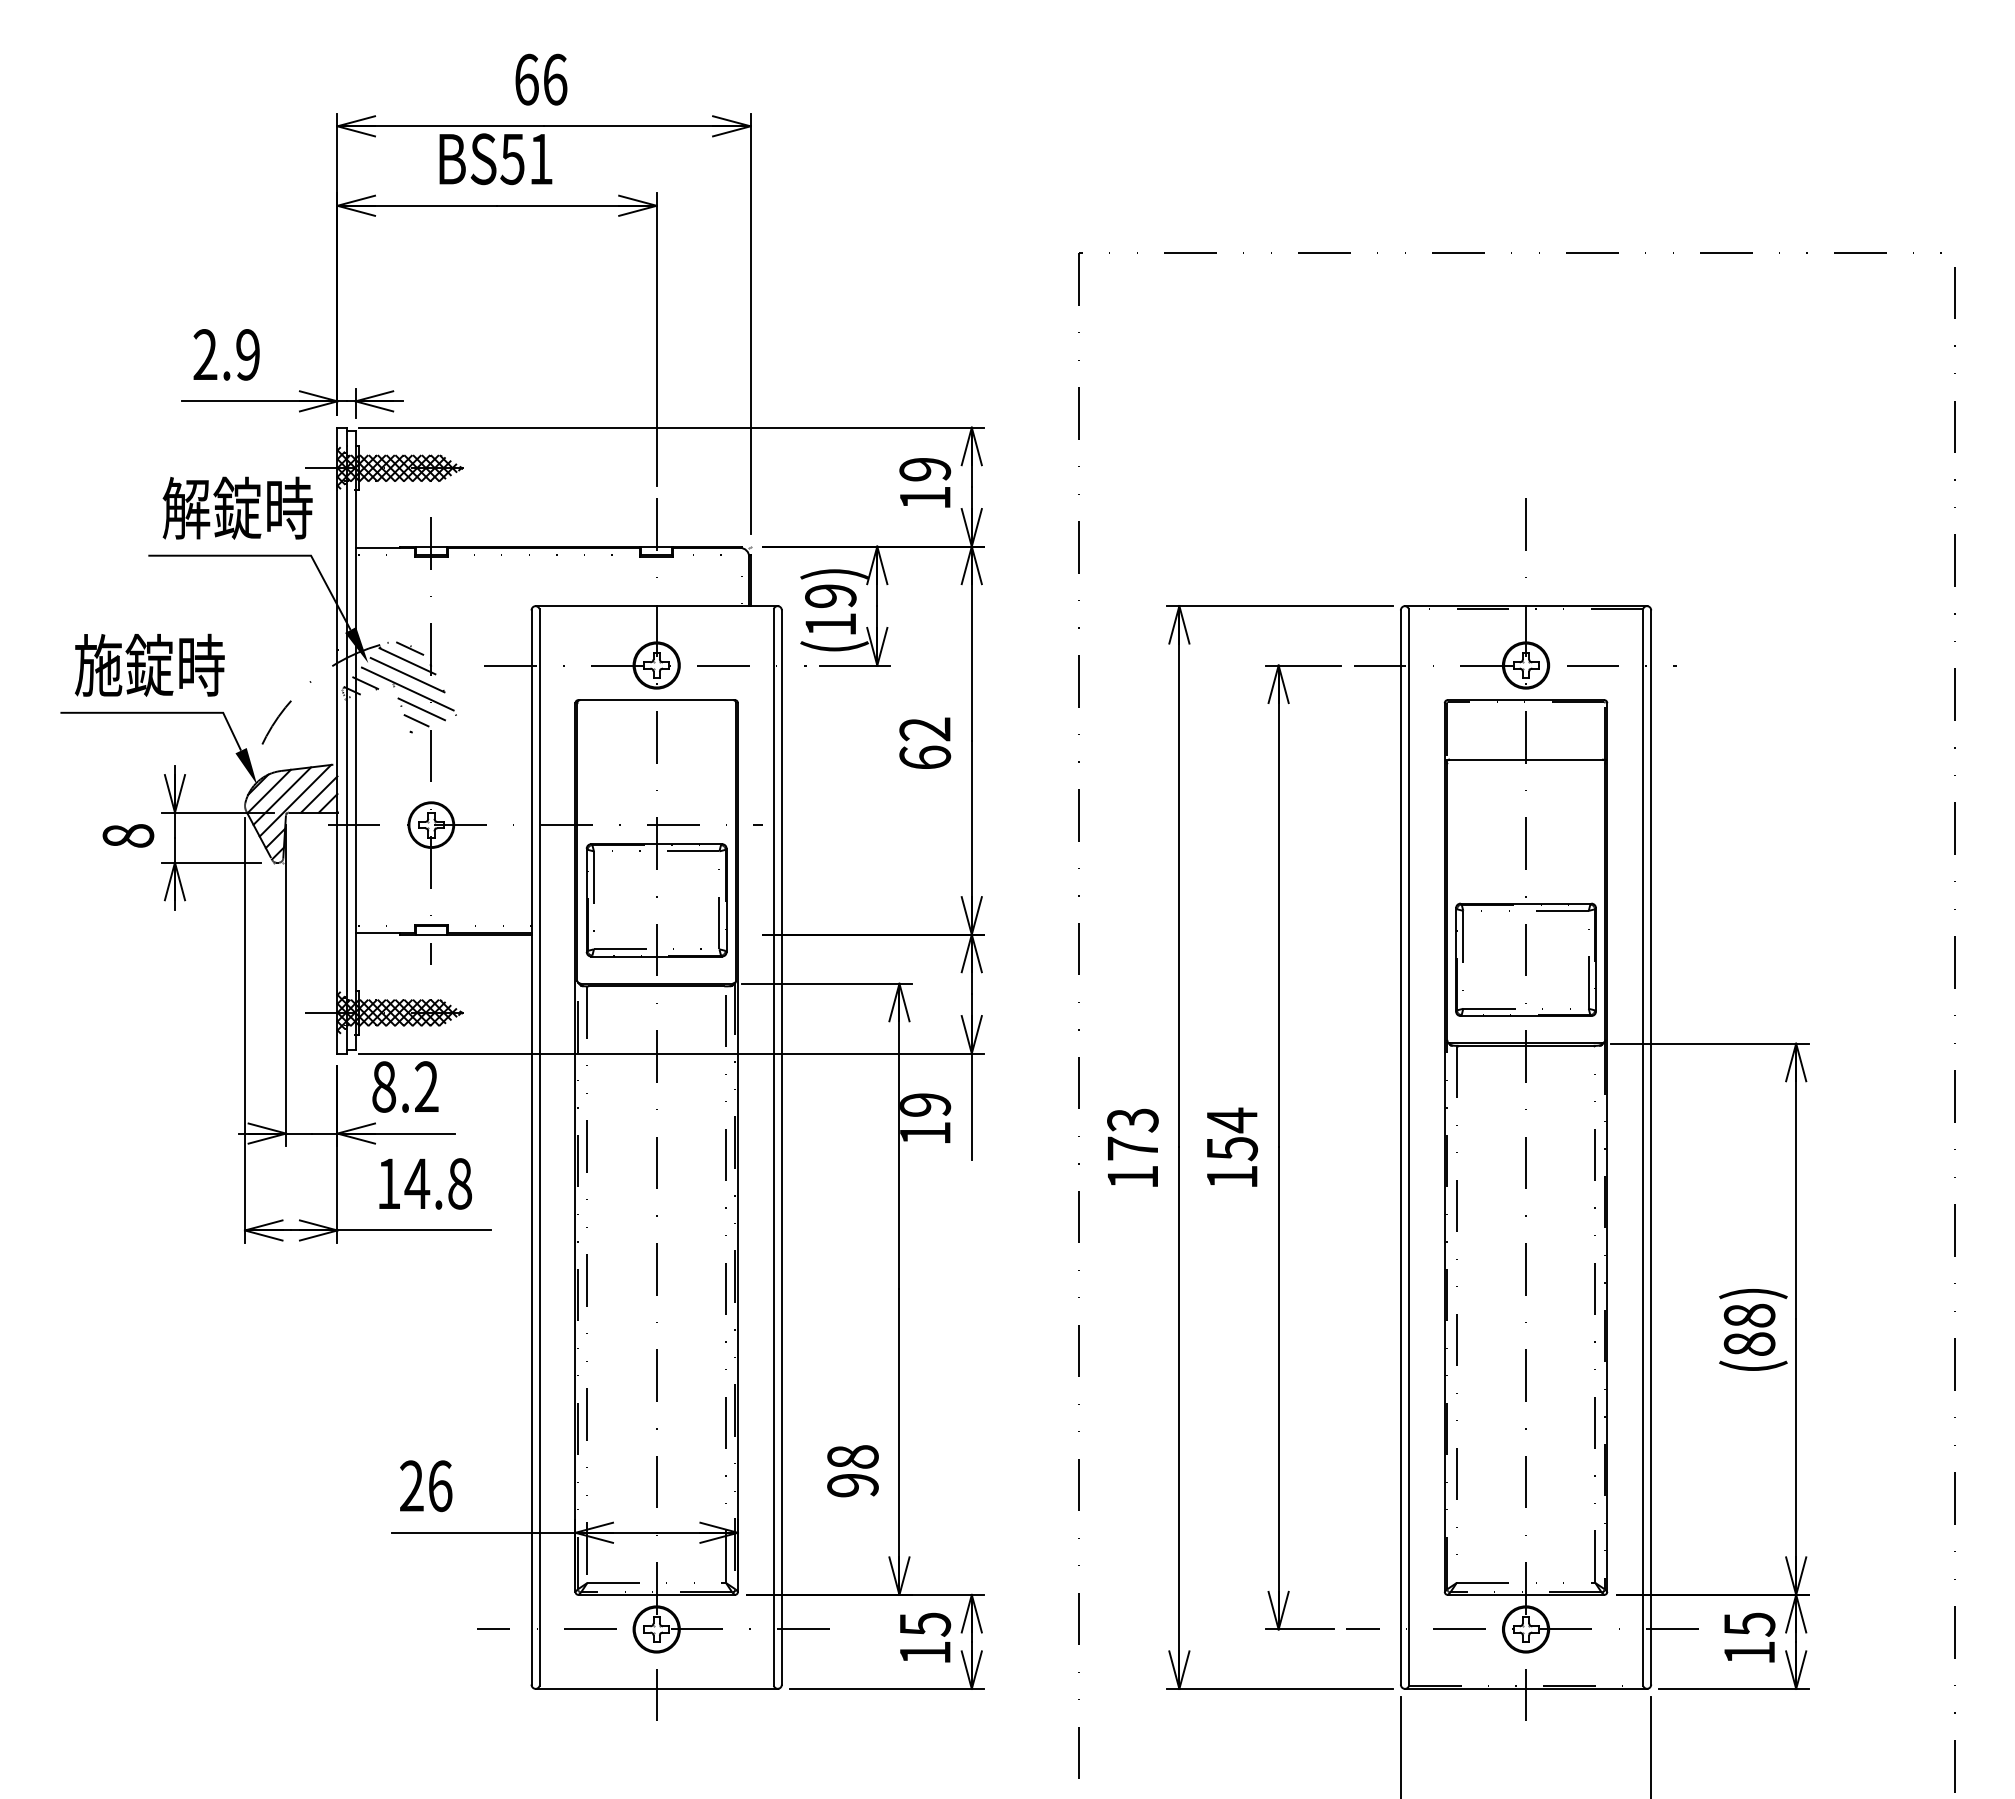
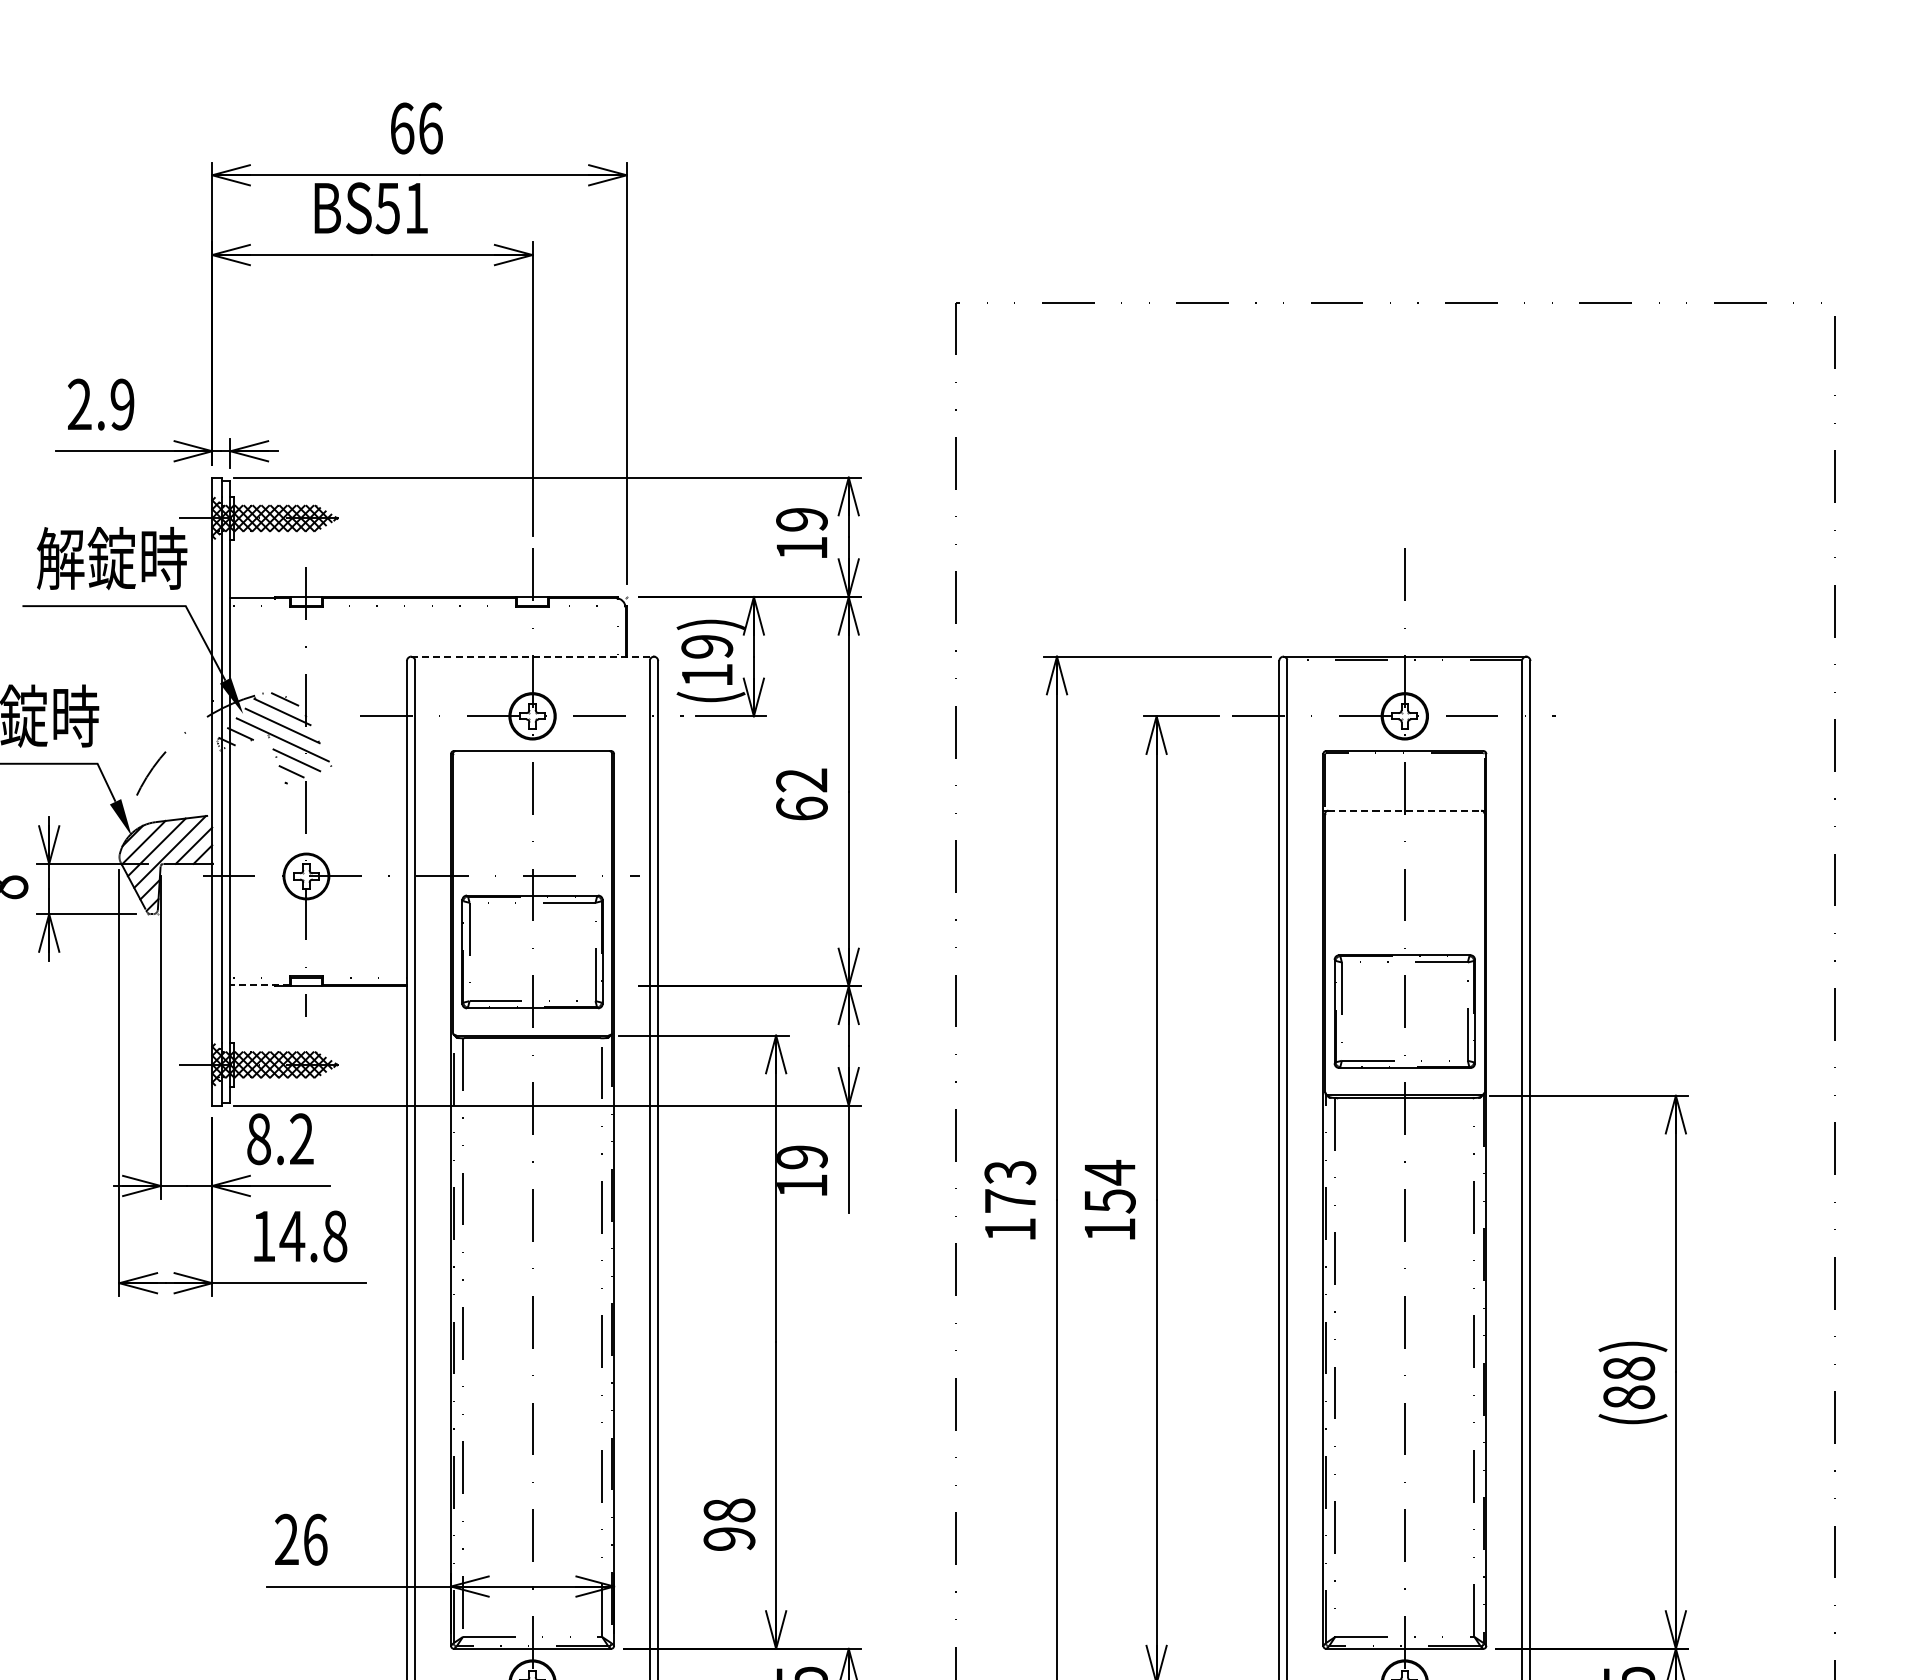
line: (656, 606) -> (532, 657), solid -> dashed
line: (1526, 759) -> (1405, 810), solid -> dashed
line: (385, 933) -> (260, 985), solid -> dashed

